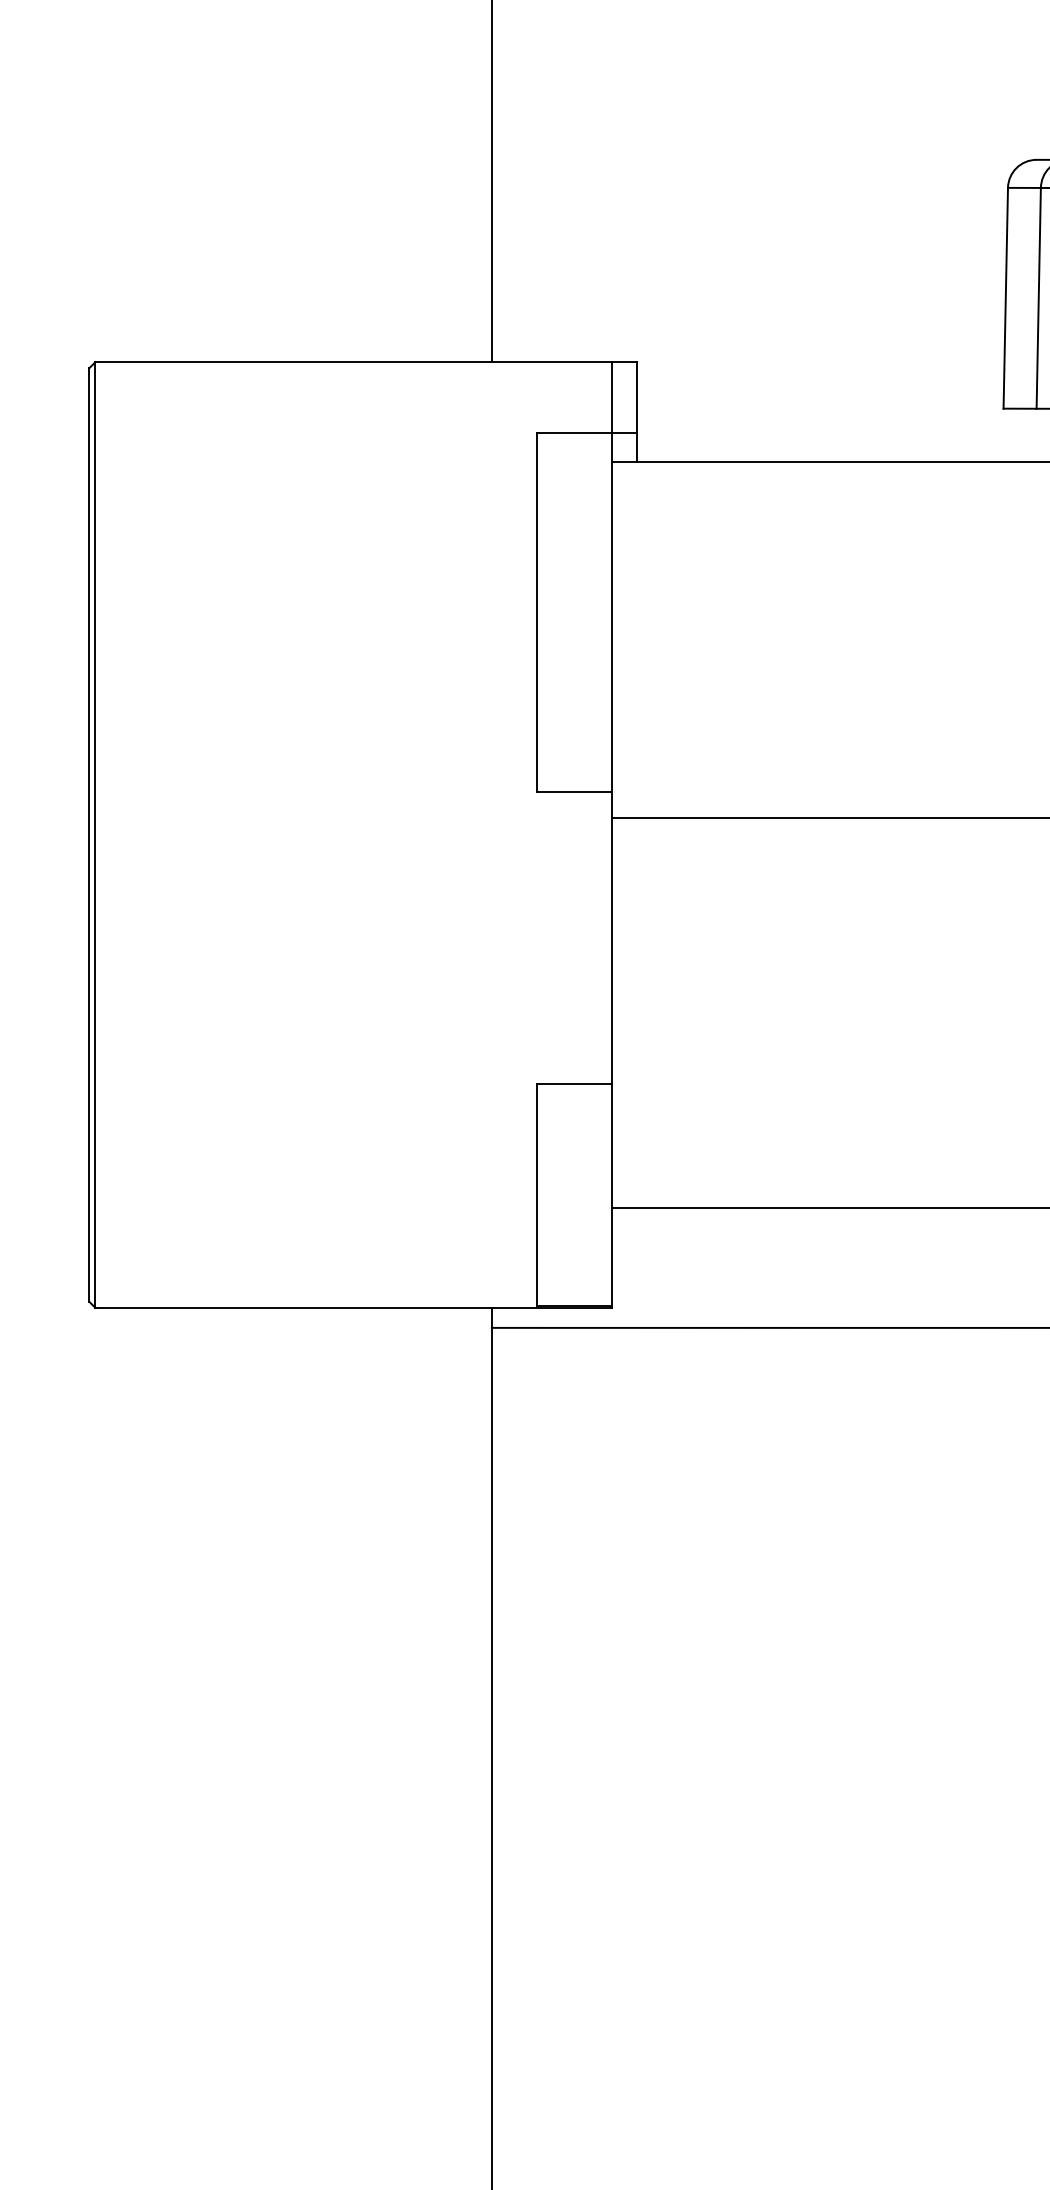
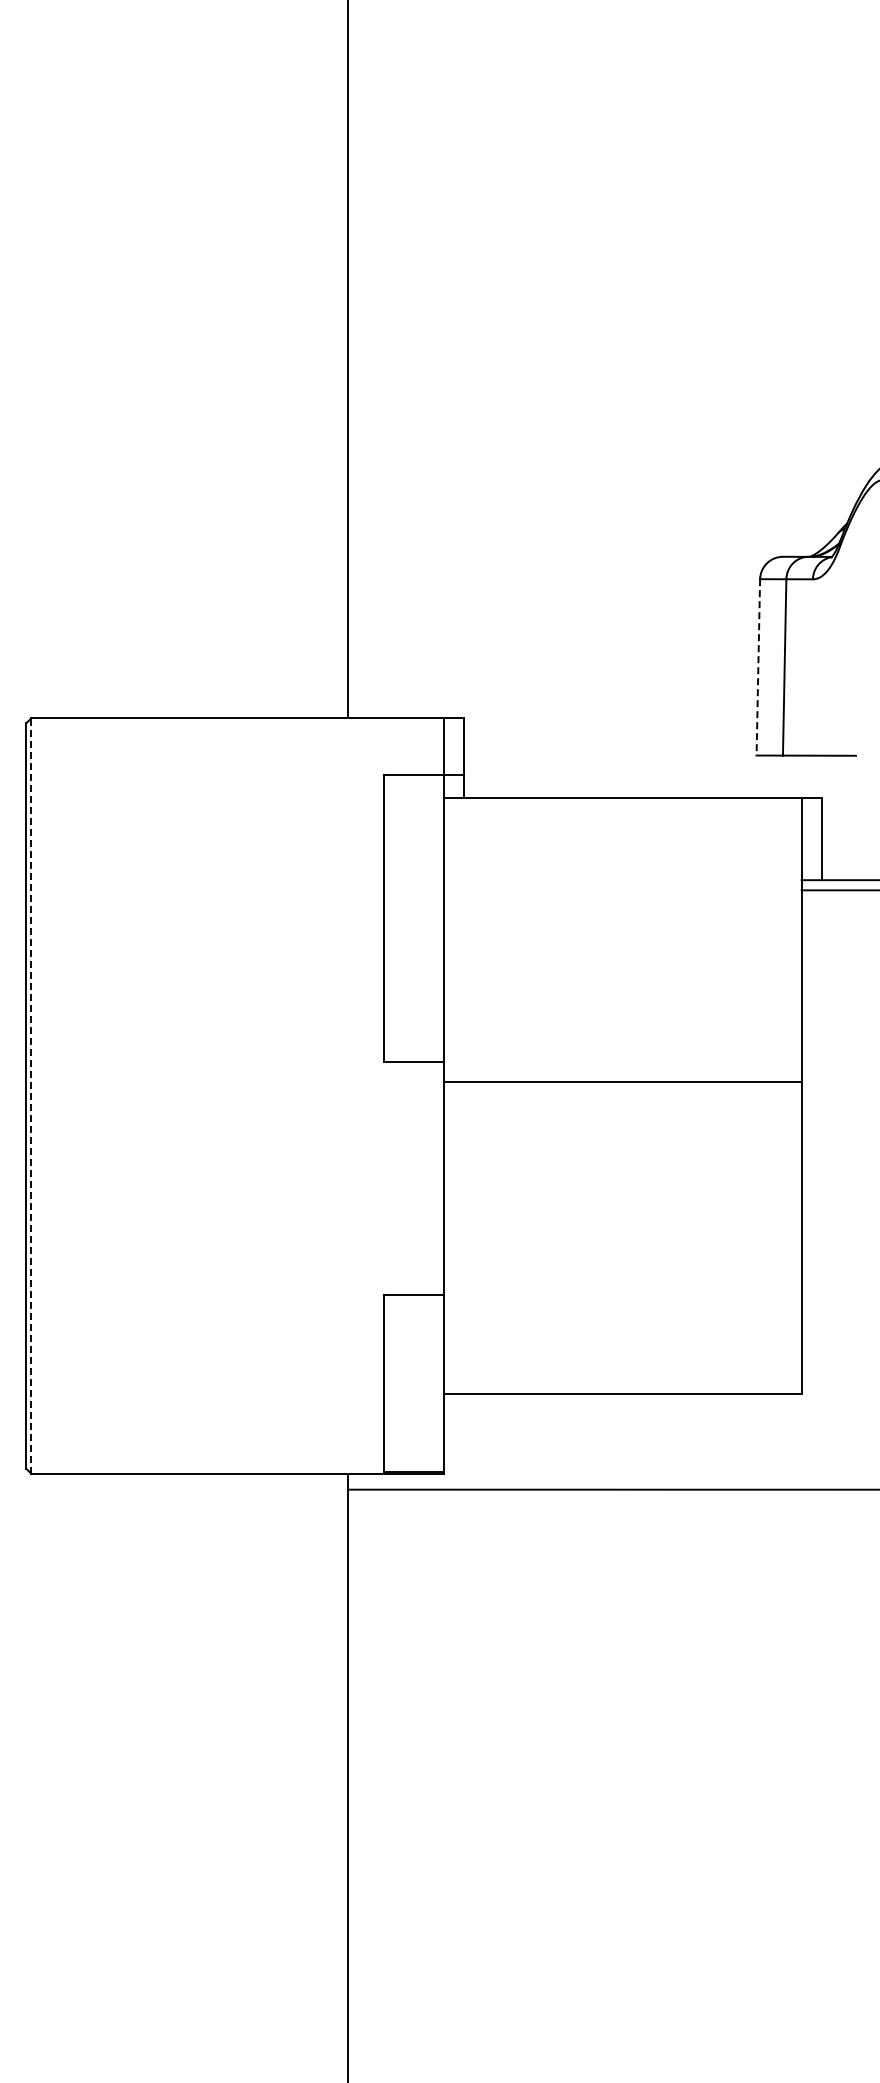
line: (1005, 298) -> (758, 667), solid -> dashed
line: (95, 835) -> (31, 1096), solid -> dashed

